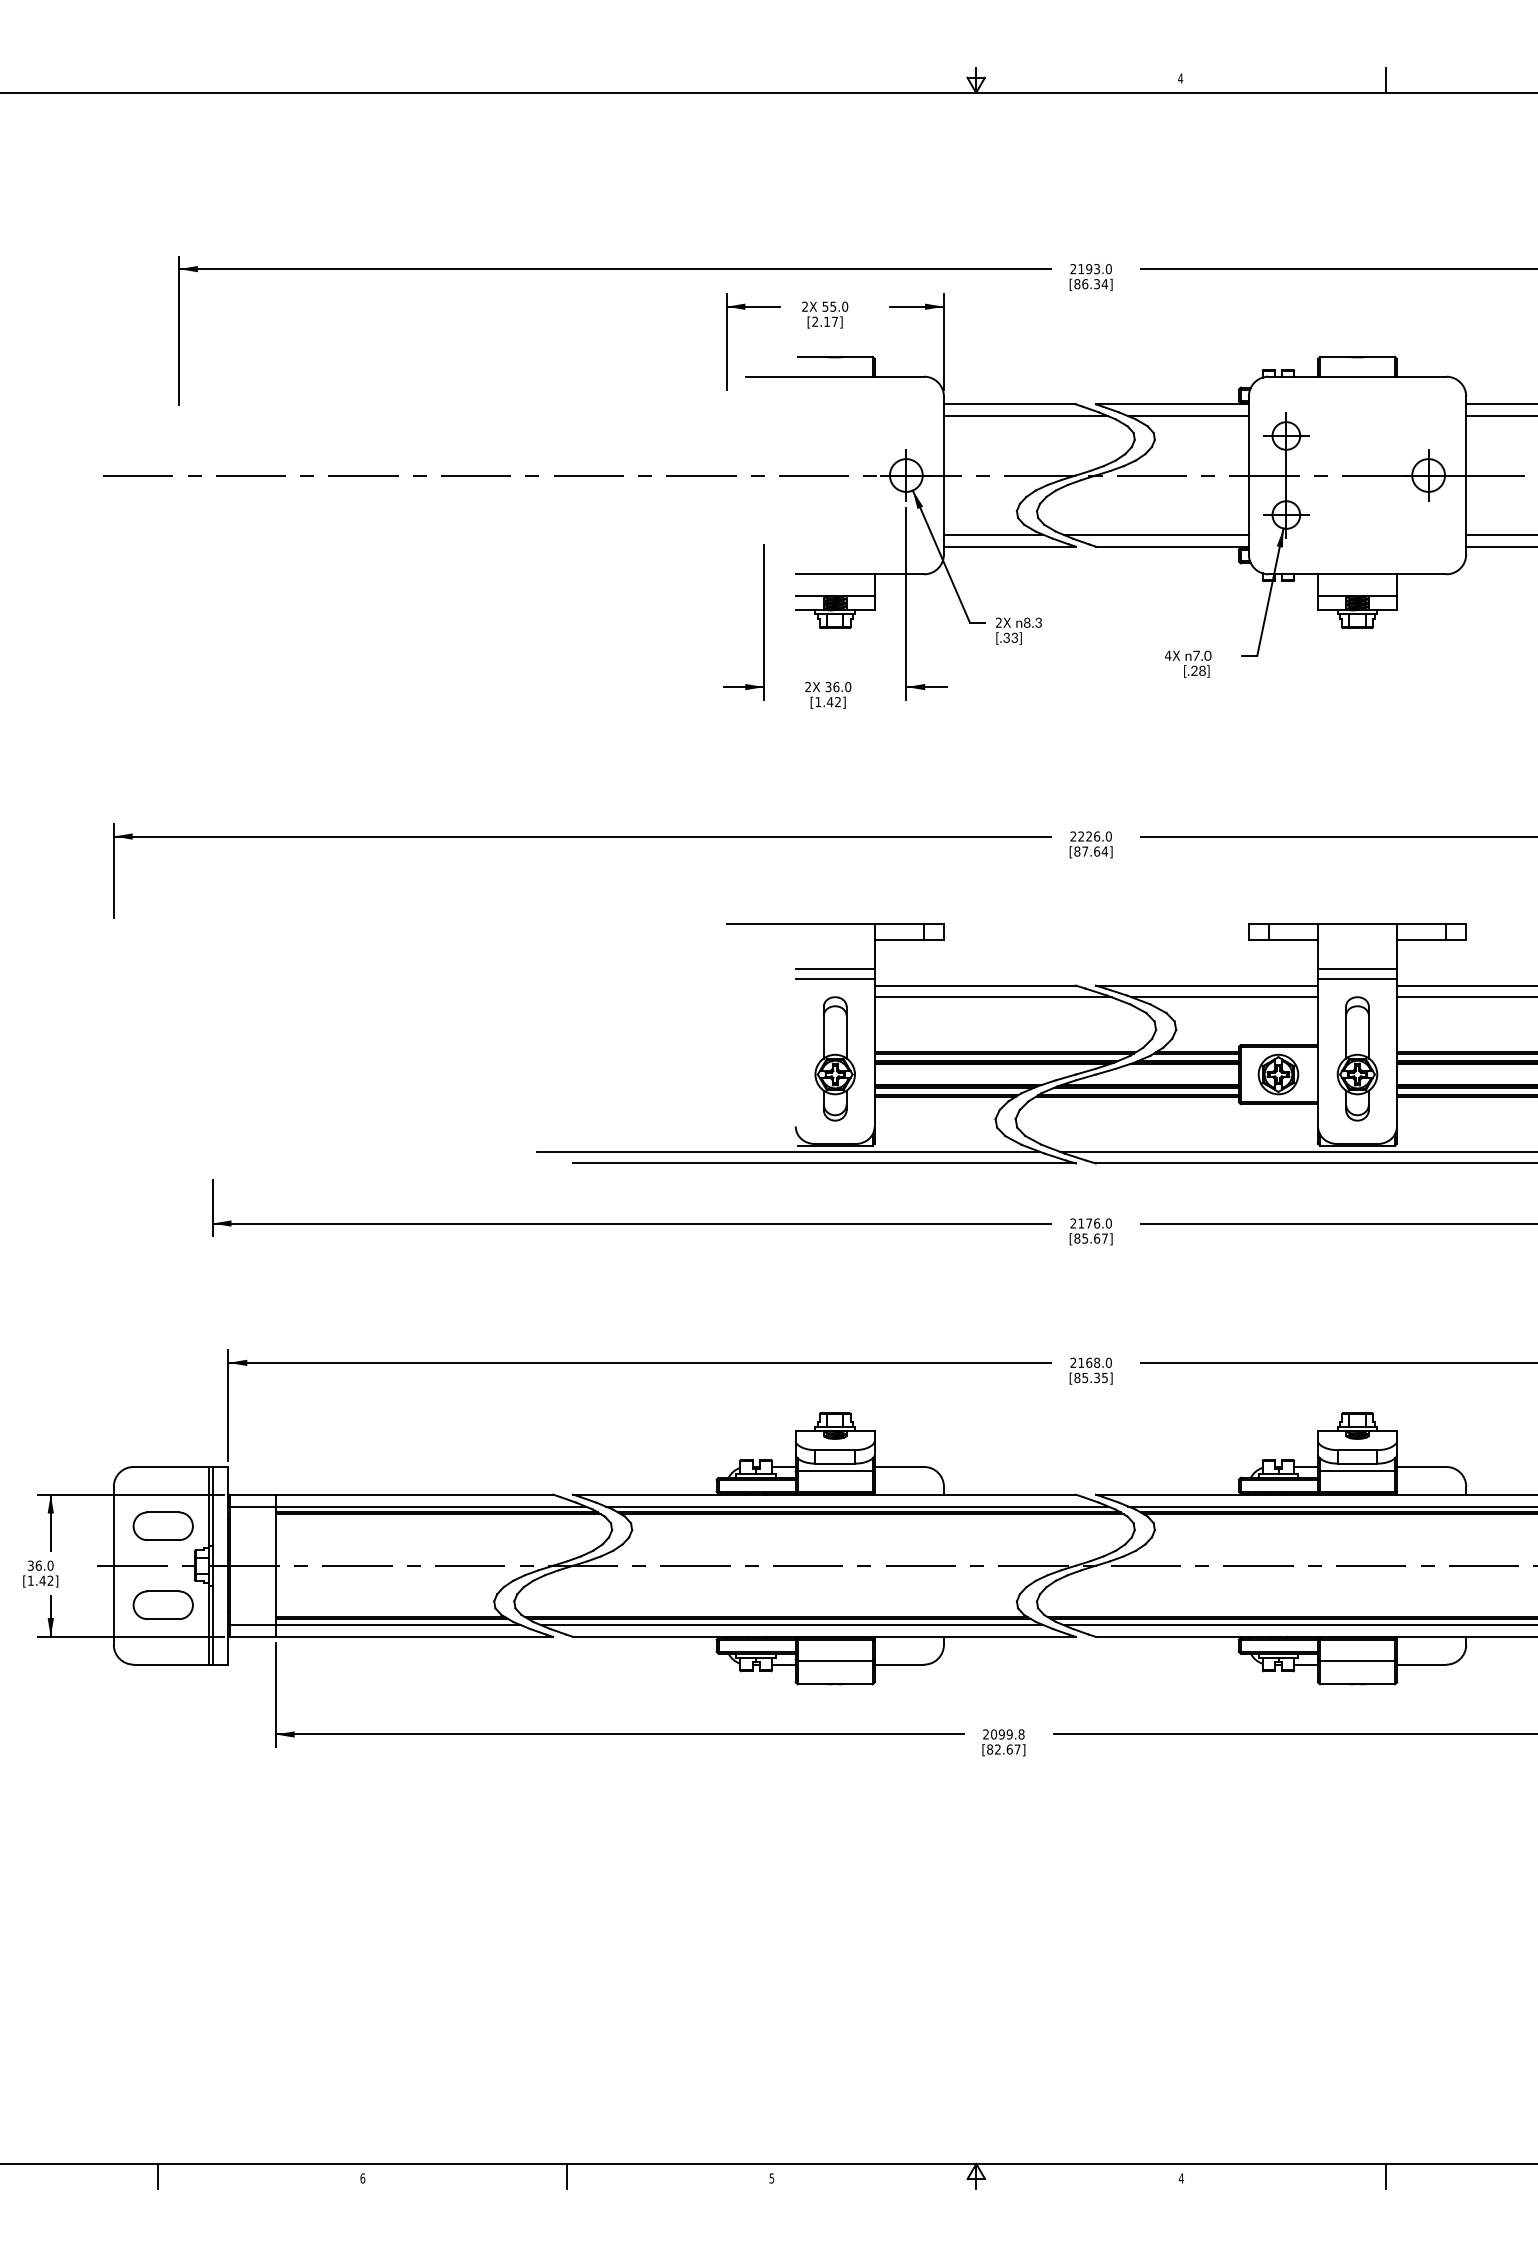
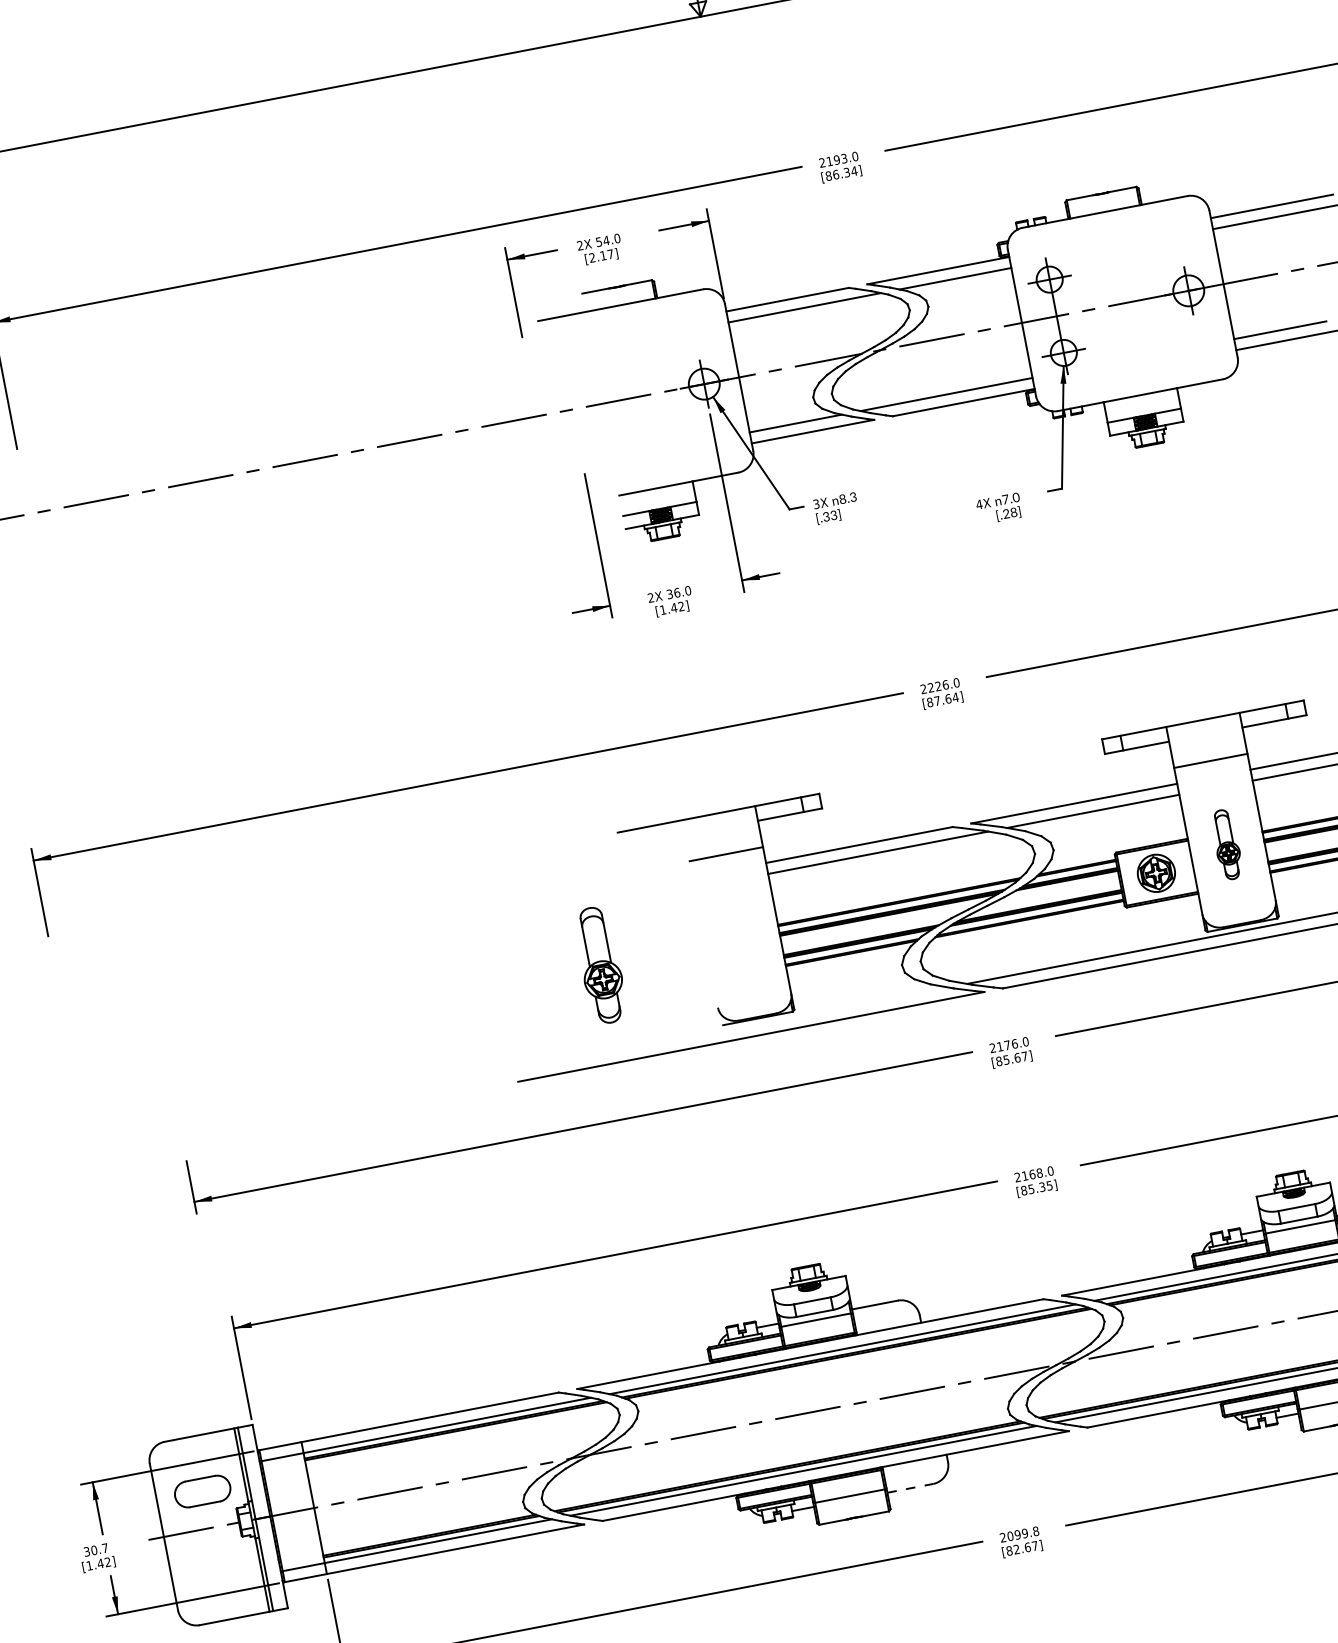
text: (833, 306) -> (606, 240), 55.0 -> 54.0
text: (998, 622) -> (816, 504), 2X -> 3X
line: (834, 979) -> (727, 864), removed
line: (1357, 979) -> (1212, 771), removed
part: (834, 1058) -> (599, 965), moved
part: (1357, 1058) -> (1226, 844), size x0.6
line: (787, 1151) -> (714, 1032), removed
text: (44, 1565) -> (99, 1549), 36.0 -> 30.7
part: (162, 1604) -> (215, 1564), removed
line: (899, 1664) -> (910, 1488), solid -> dashed

